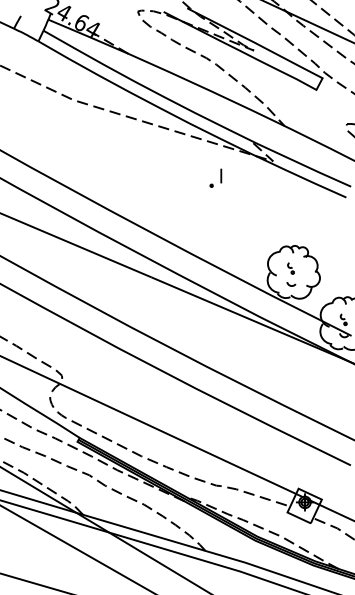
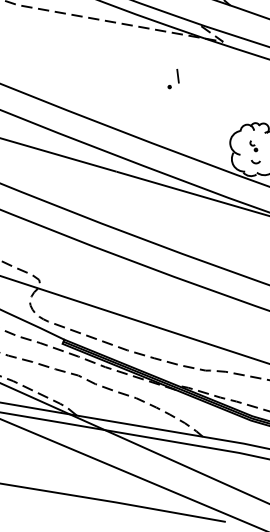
part: (215, 177) -> (172, 78), moved

